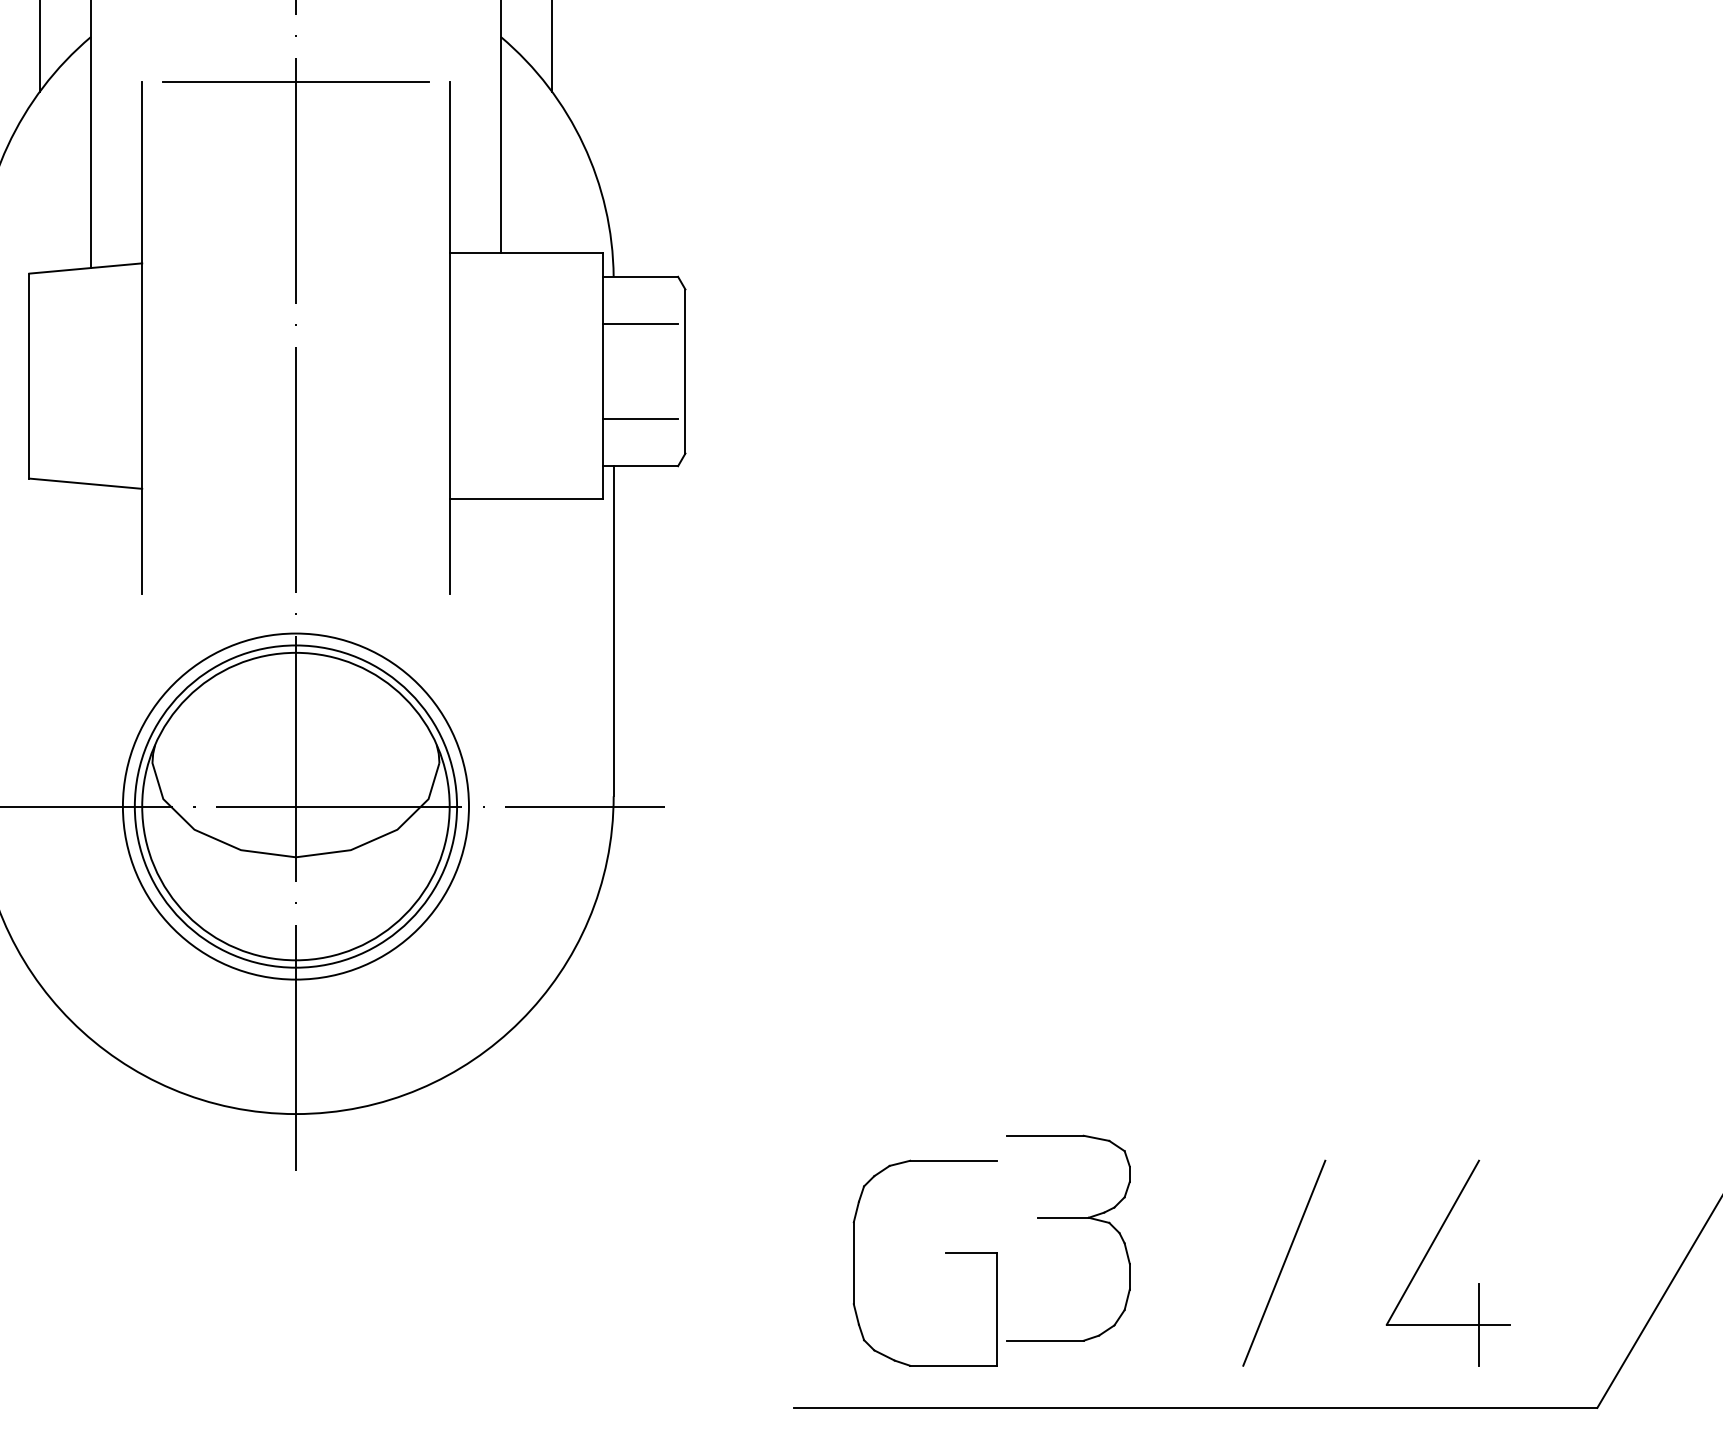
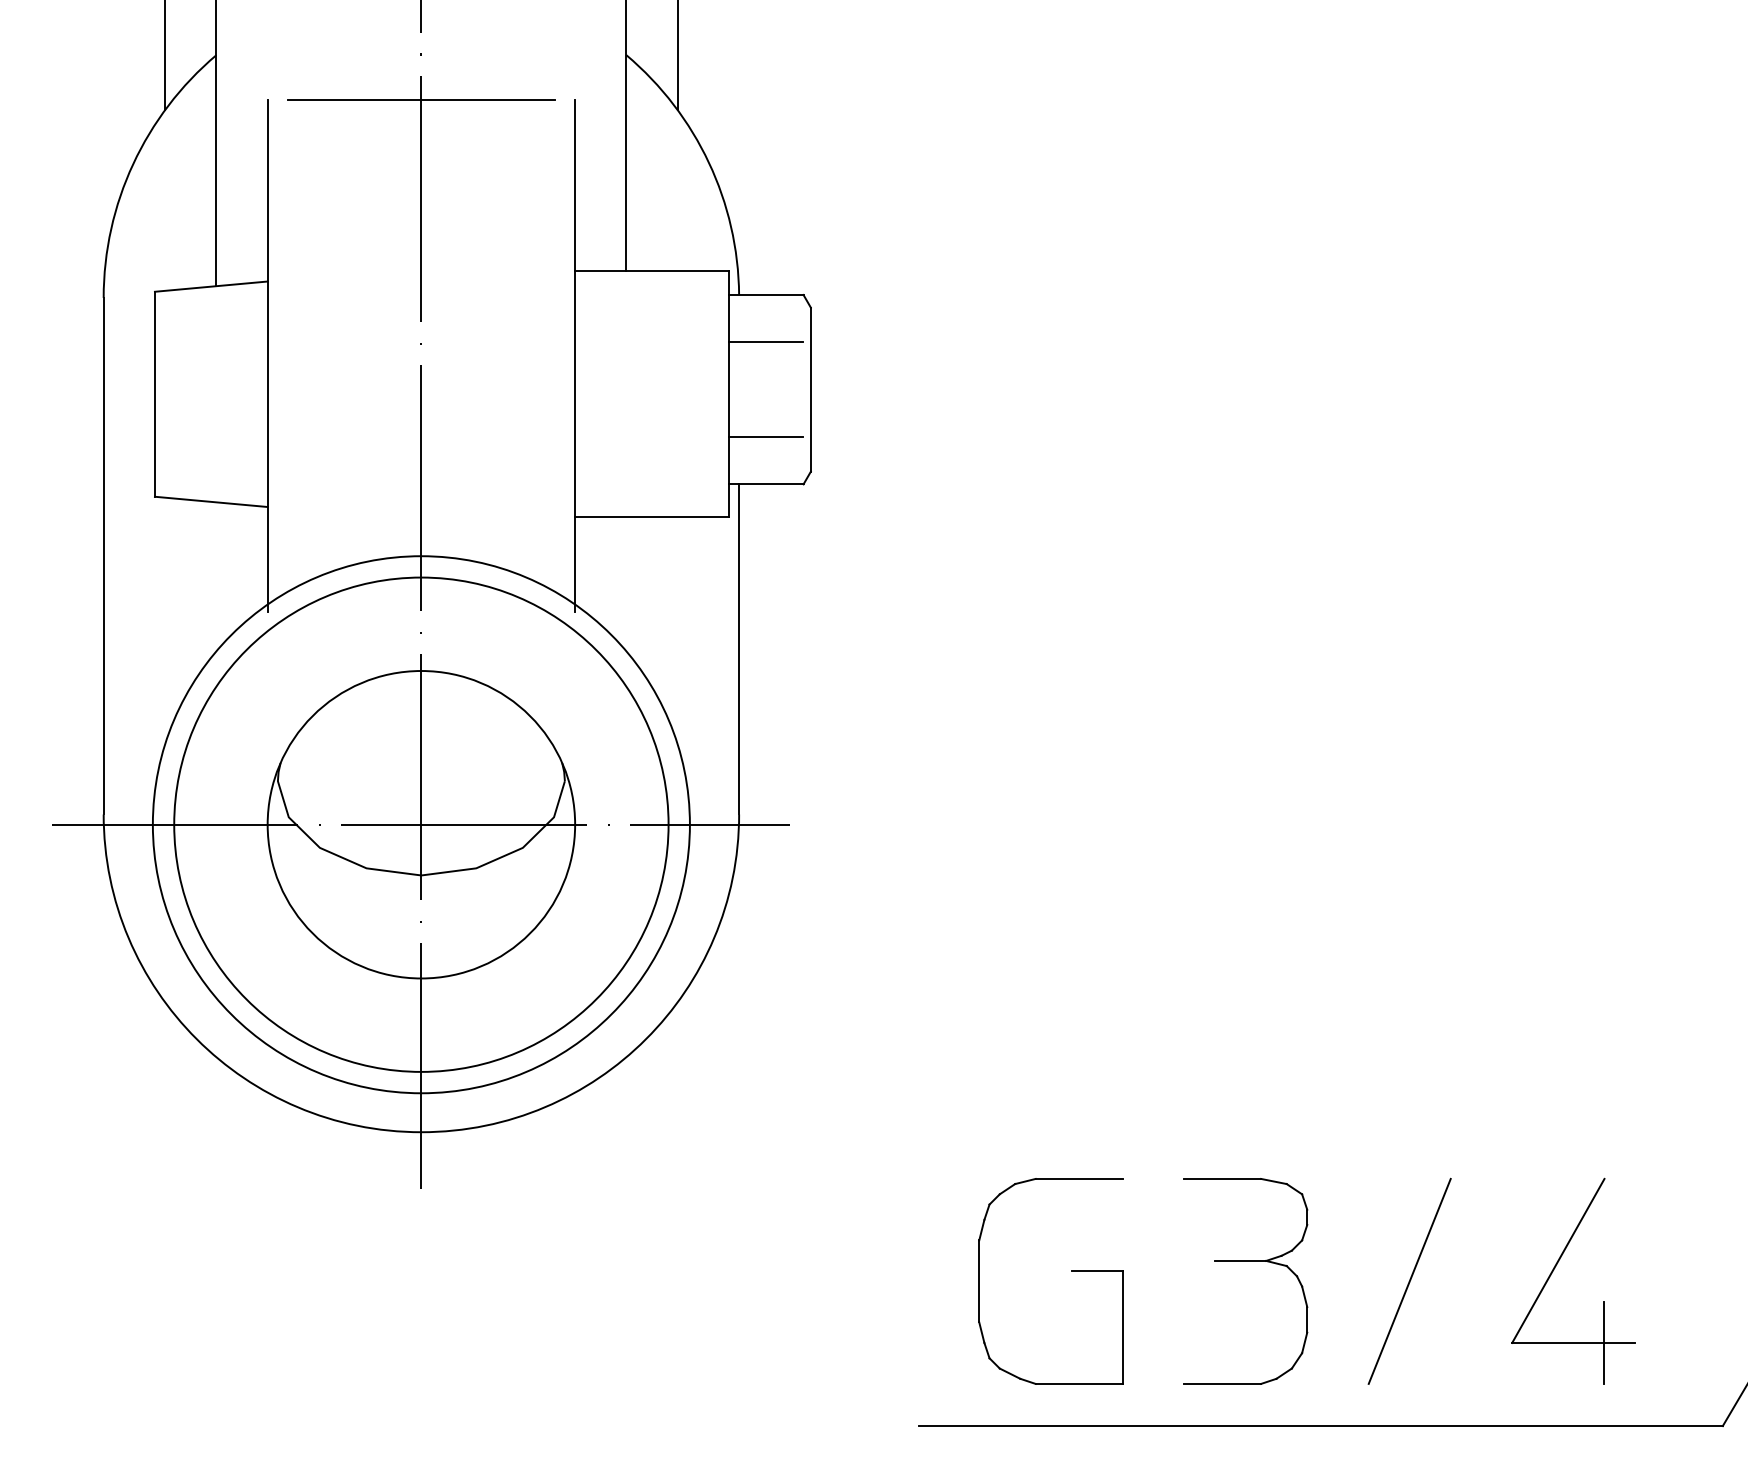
circle: (295, 806) -> (420, 824), size x1.67
circle: (296, 806) -> (421, 824), size x1.43
part: (1068, 1218) -> (1245, 1261), moved

